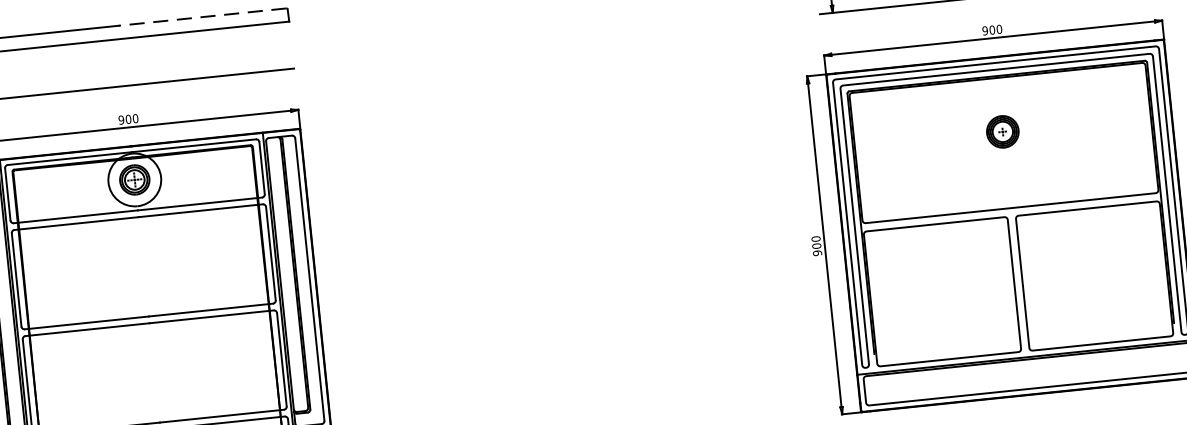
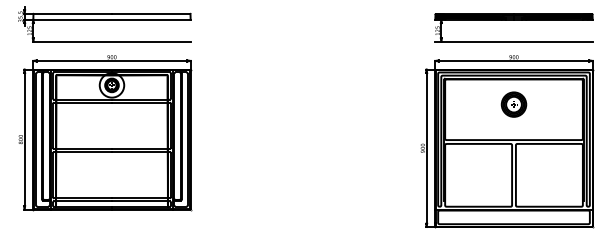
line: (201, 16) -> (150, 13), dashed -> solid
part: (1001, 131) -> (513, 104), size x1.67

